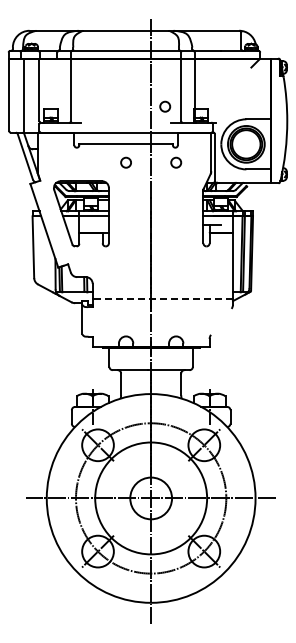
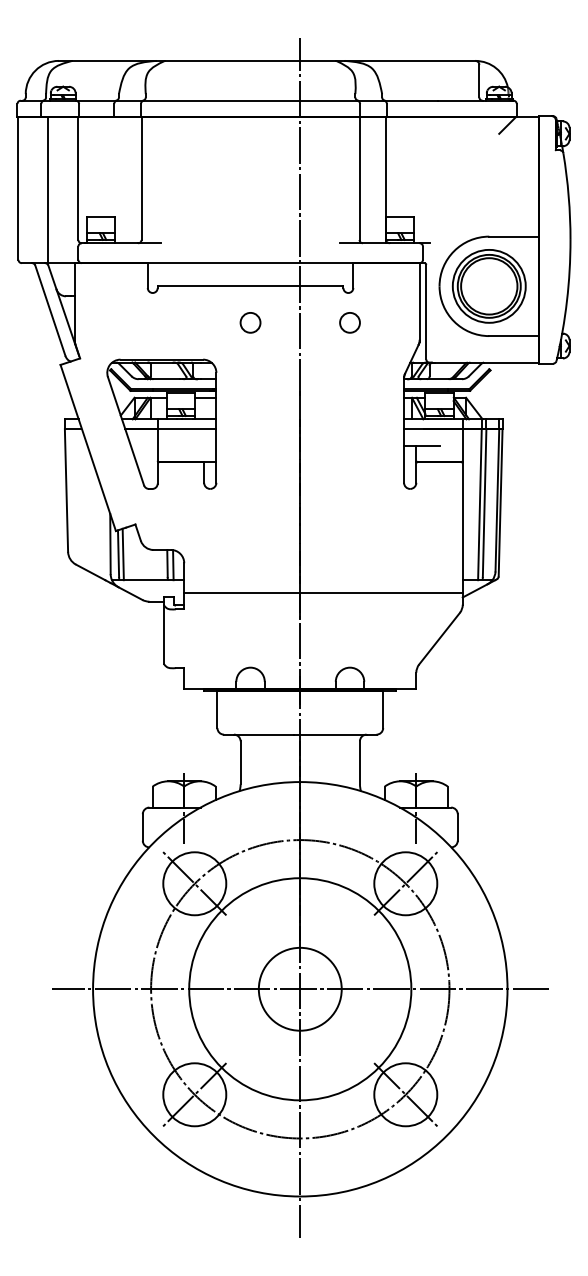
circle: (165, 106) -> (328, 211), removed
line: (162, 298) -> (322, 592), dashed -> solid
line: (221, 321) -> (439, 638), added

